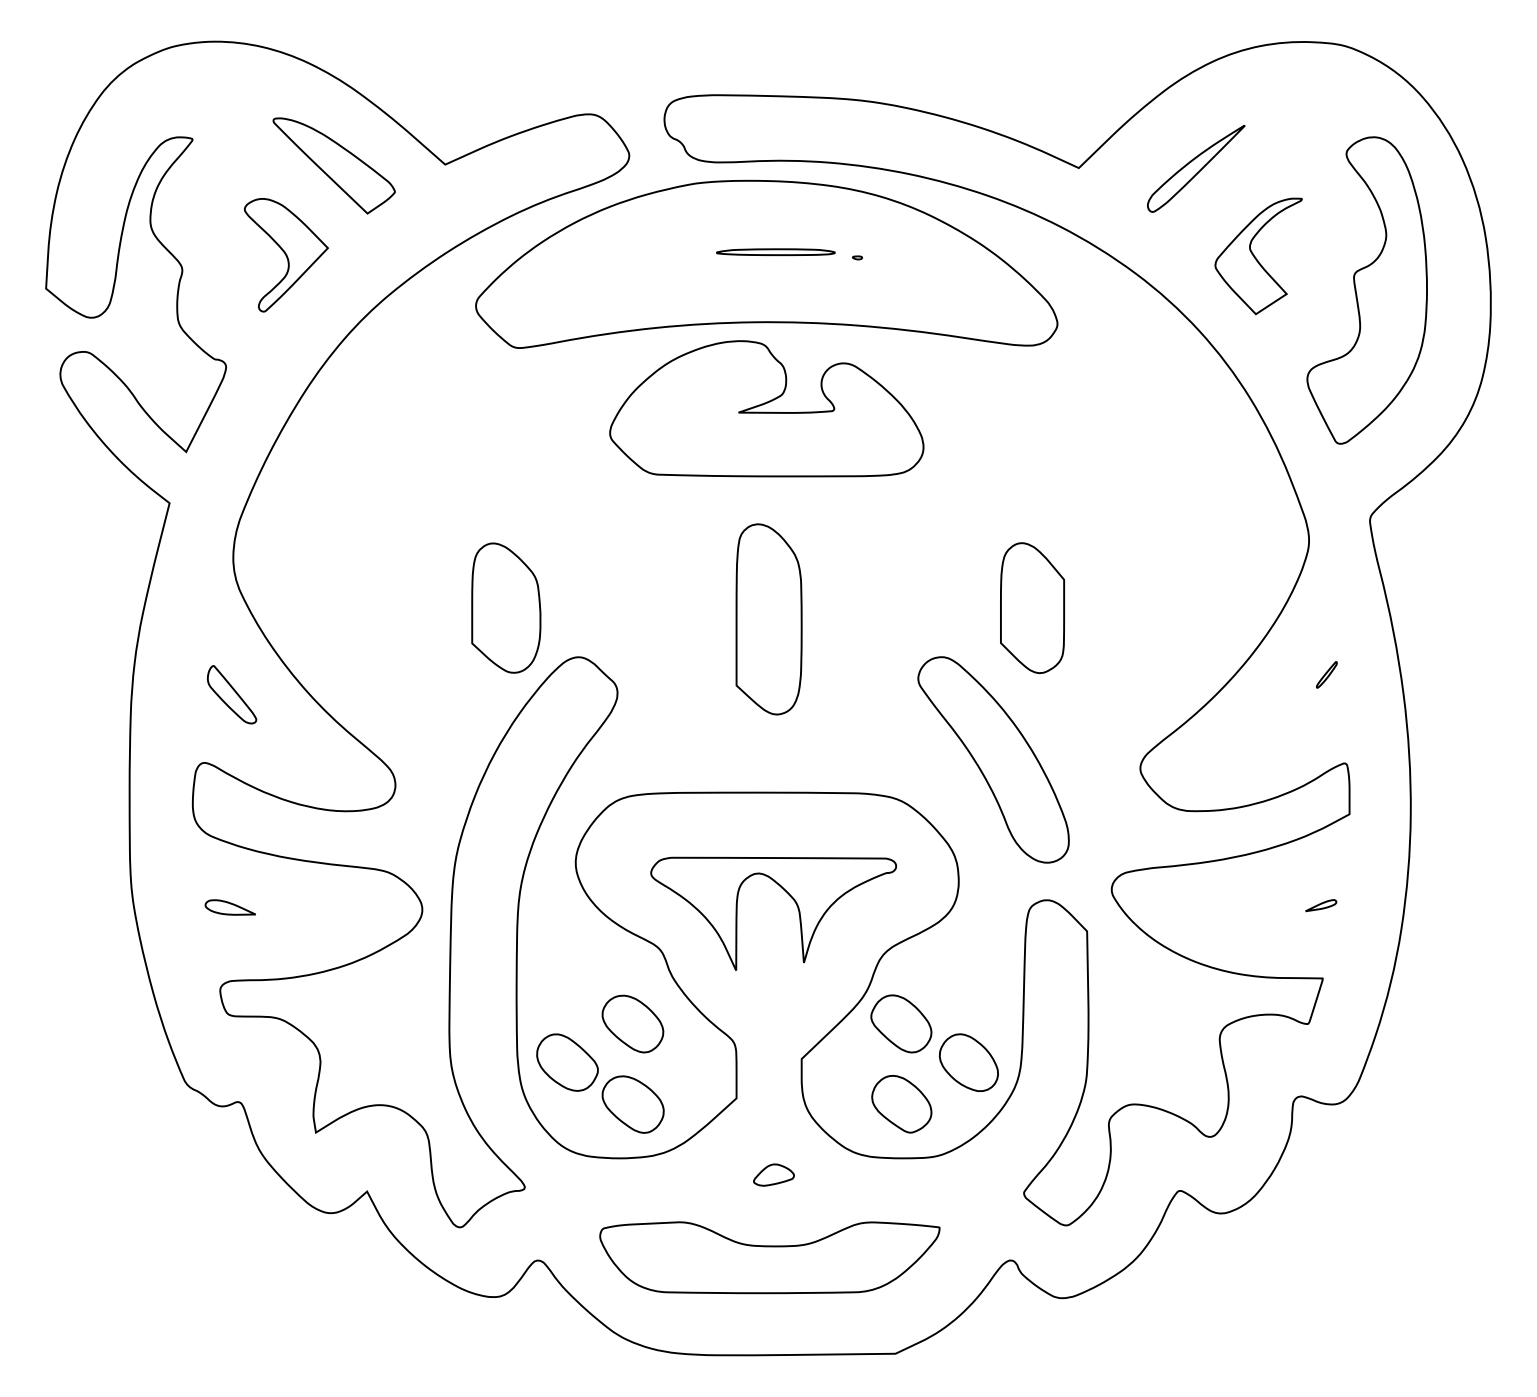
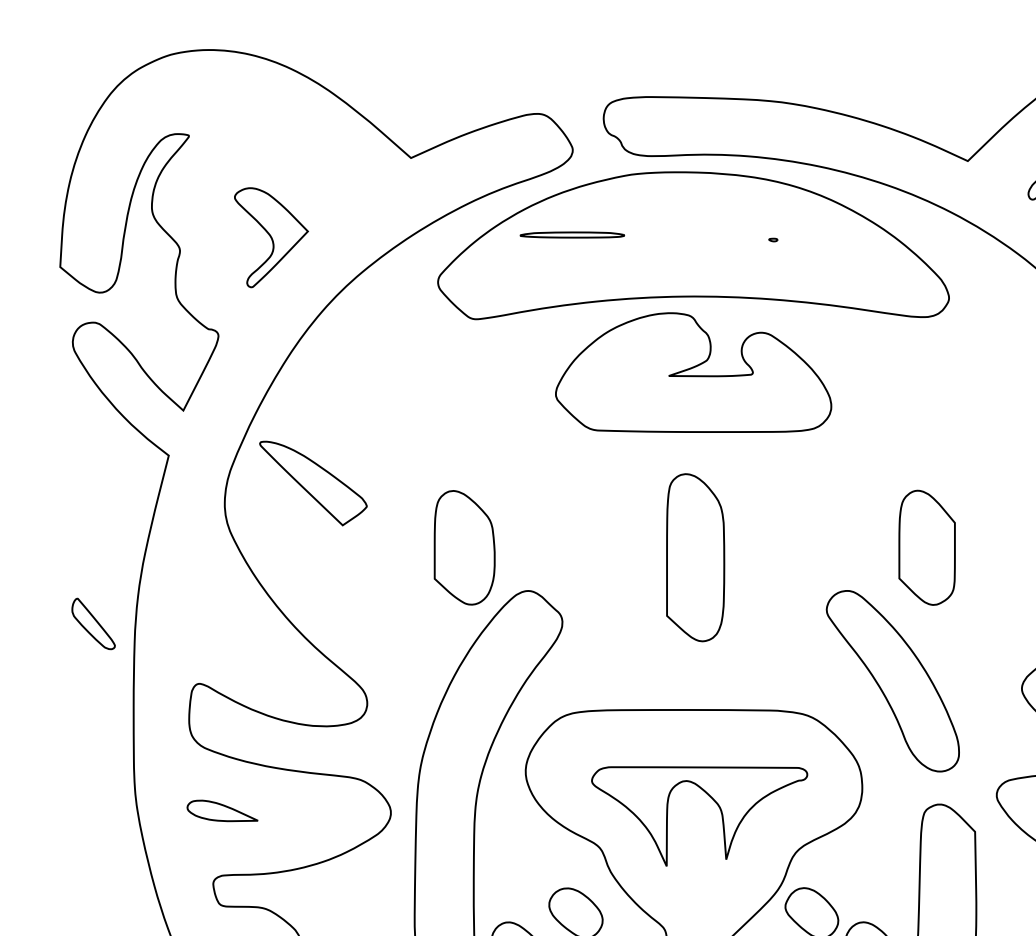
part: (333, 165) -> (312, 483), moved
part: (775, 252) -> (572, 235), moved
part: (232, 694) -> (94, 623), moved
part: (229, 907) -> (221, 810), size x1.6

